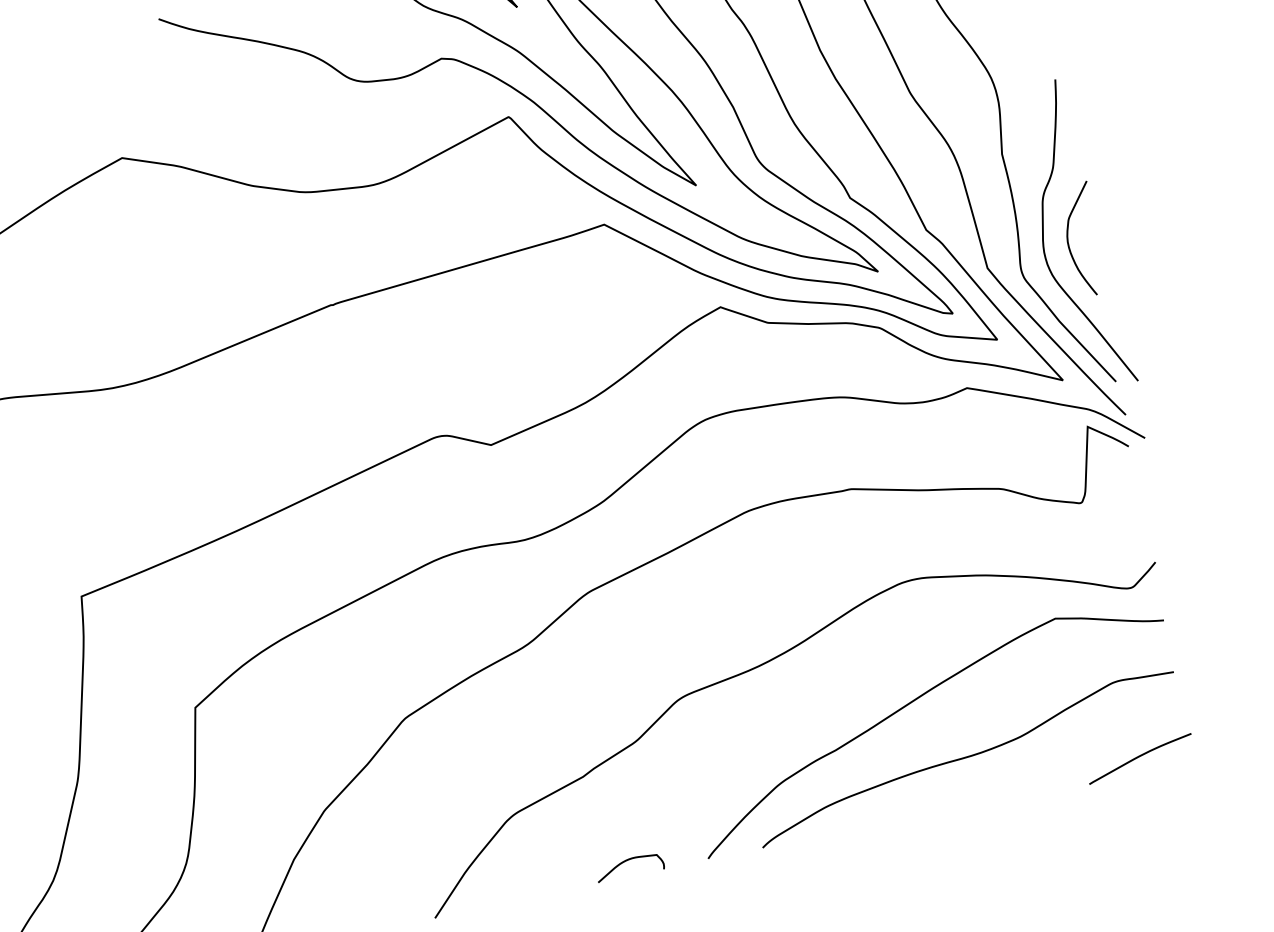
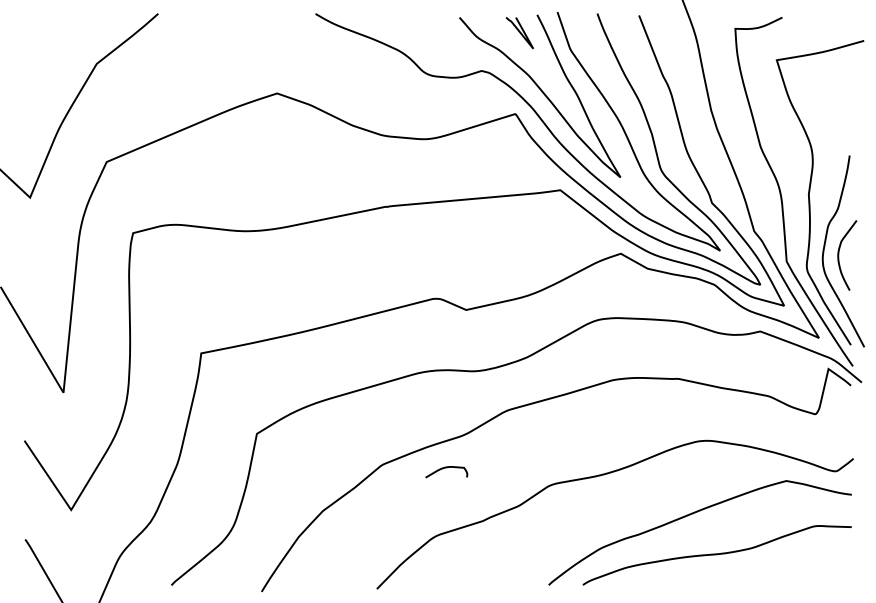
curve: (1140, 757) -> (821, 574), removed
curve: (628, 861) -> (446, 468), moved

